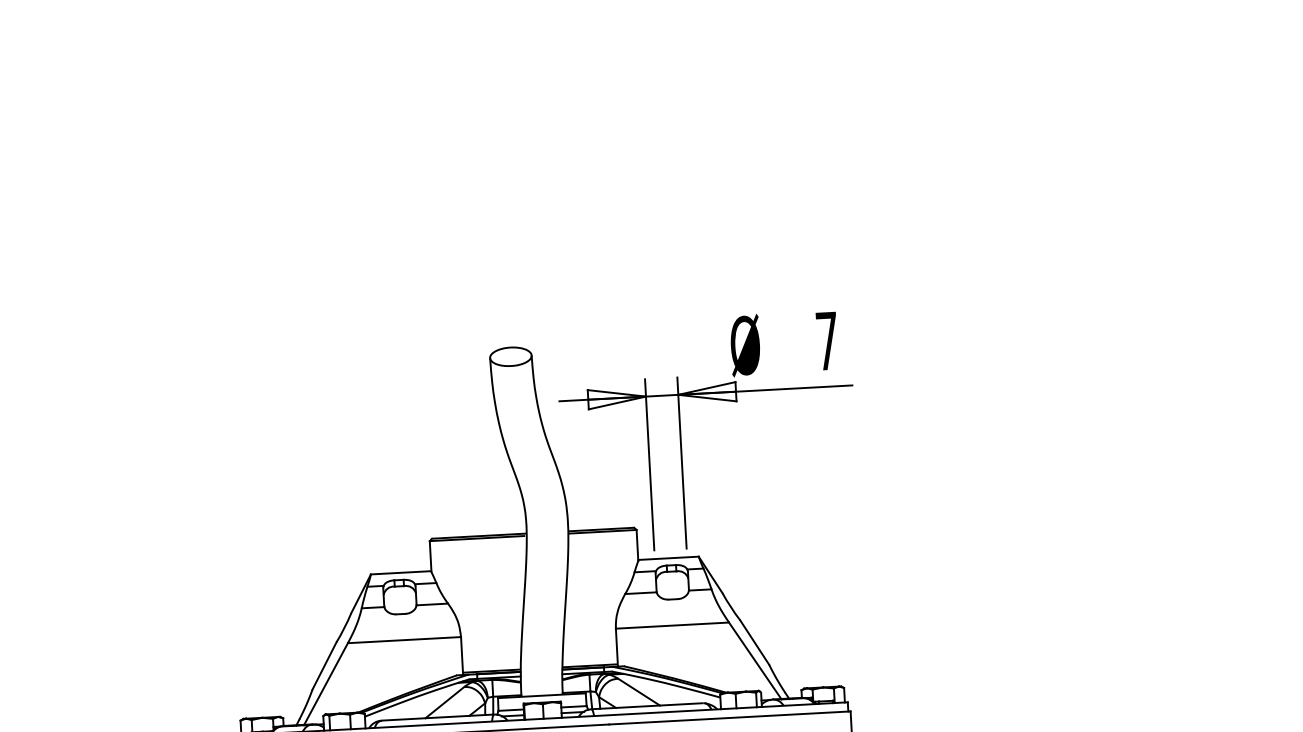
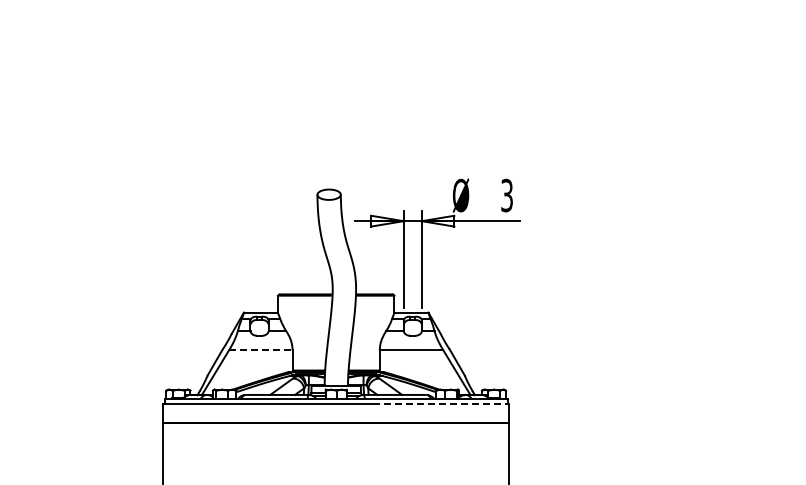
text: (826, 341) -> (506, 195), 7 -> 3
line: (403, 640) -> (260, 350), solid -> dashed
line: (730, 718) -> (441, 404), solid -> dashed

